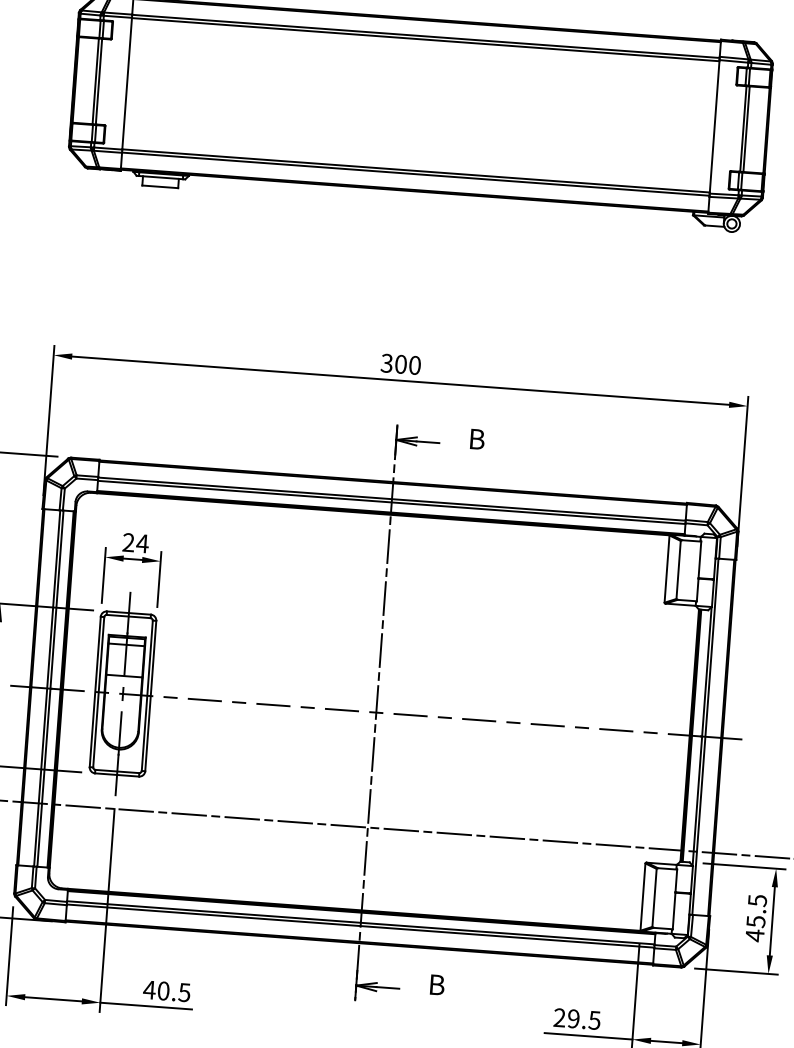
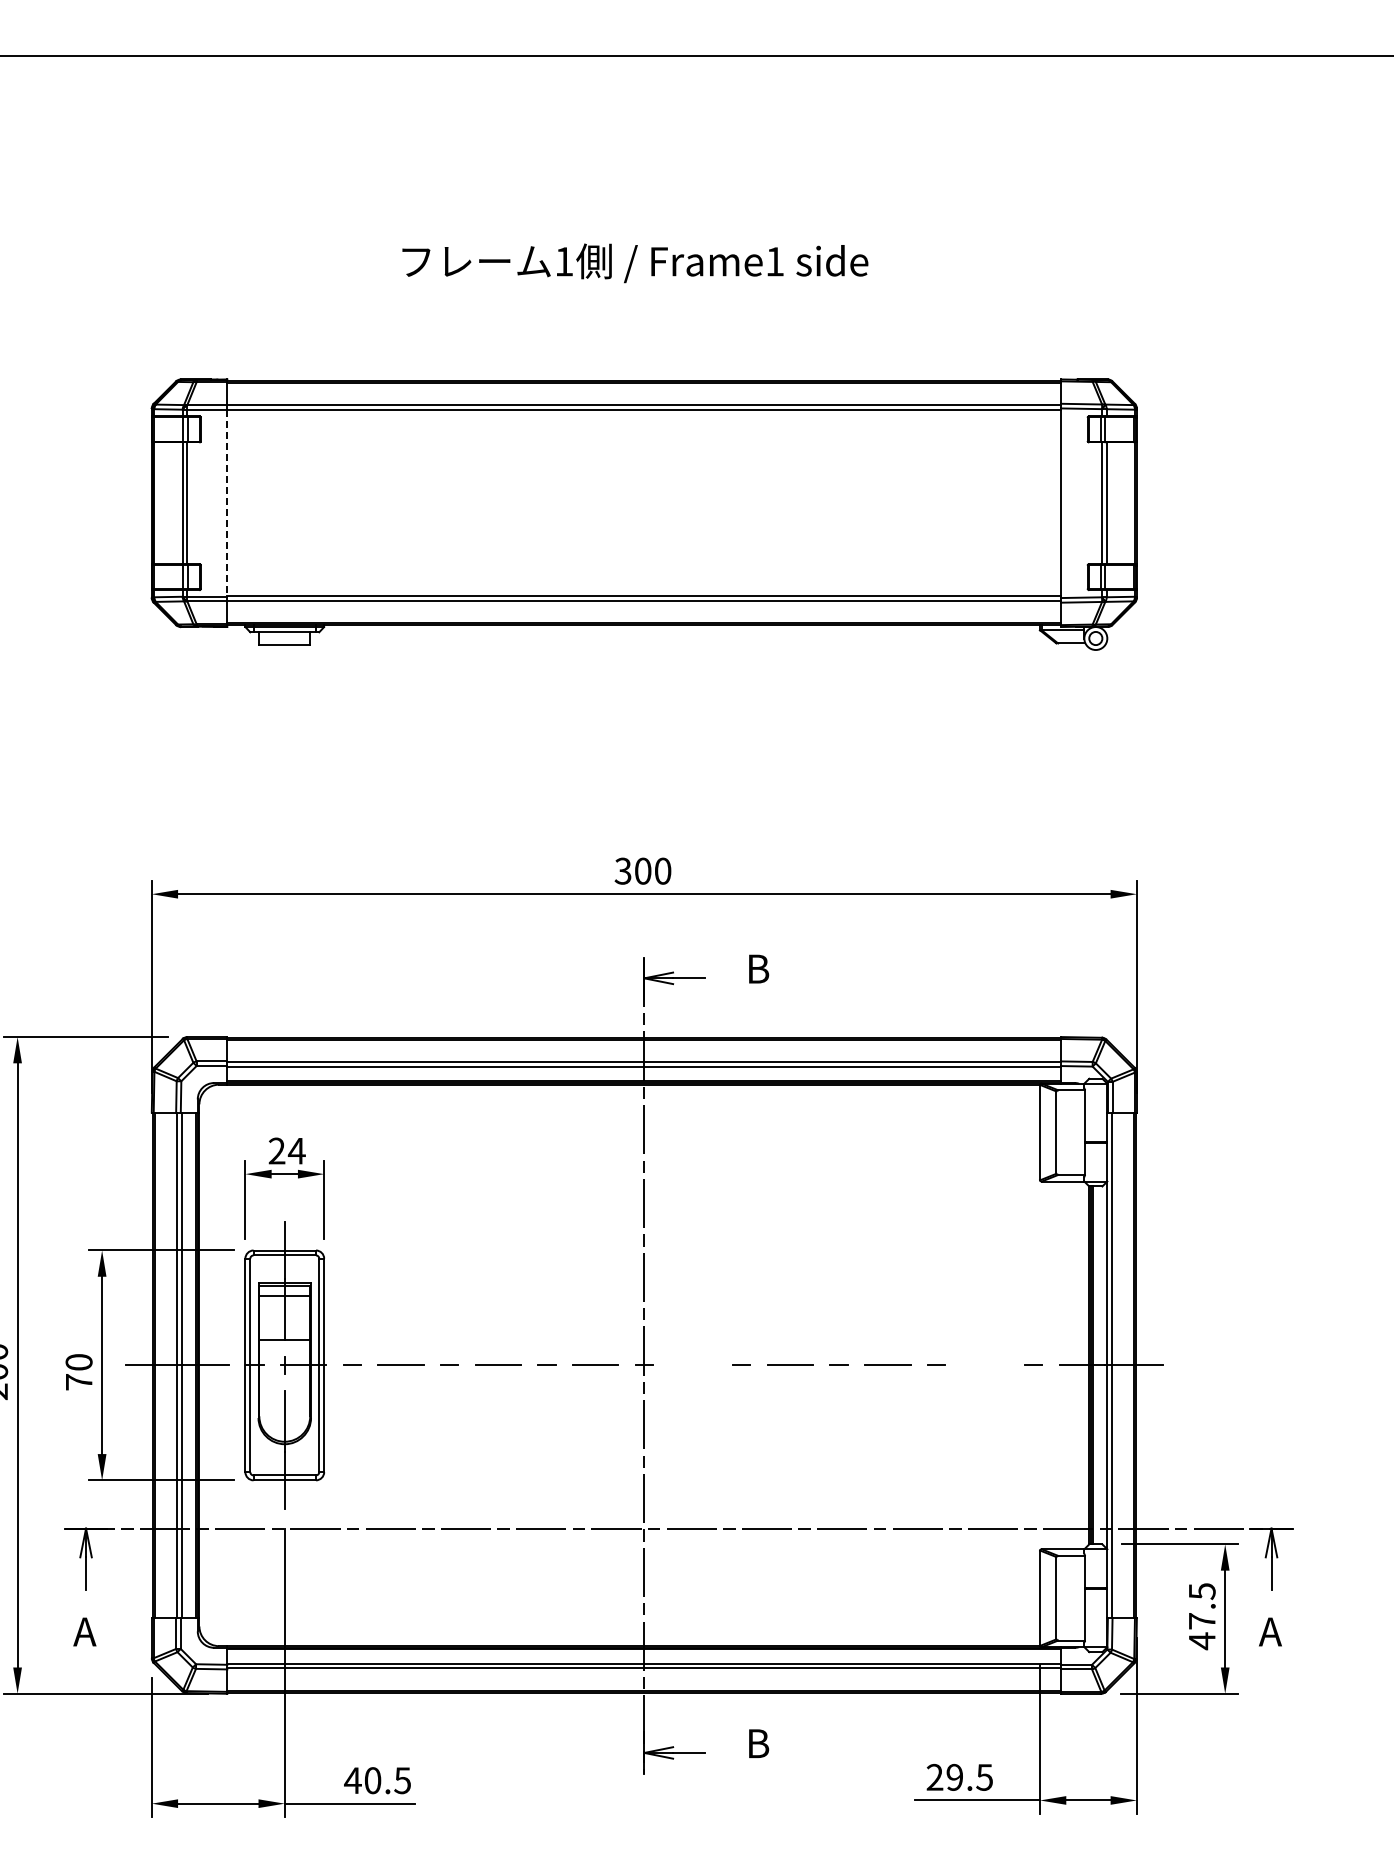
line: (127, 83) -> (227, 503), solid -> dashed
line: (410, 715) -> (692, 1365), removed
line: (615, 730) -> (984, 1365), removed
text: (756, 921) -> (1202, 1621), 45.5 -> 47.5

